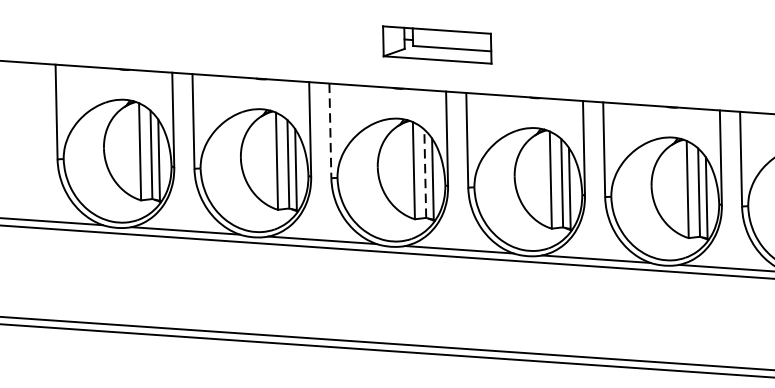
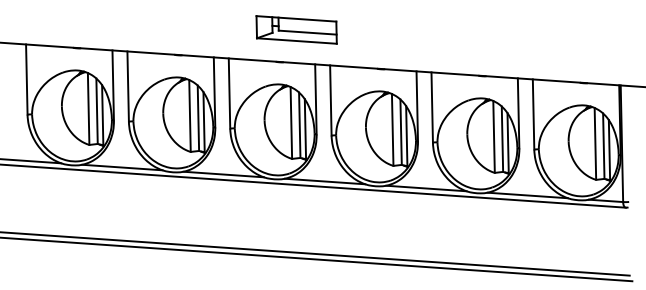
part: (437, 44) -> (296, 29), moved
line: (330, 130) -> (229, 93), dashed -> solid
line: (424, 174) -> (299, 125), dashed -> solid

